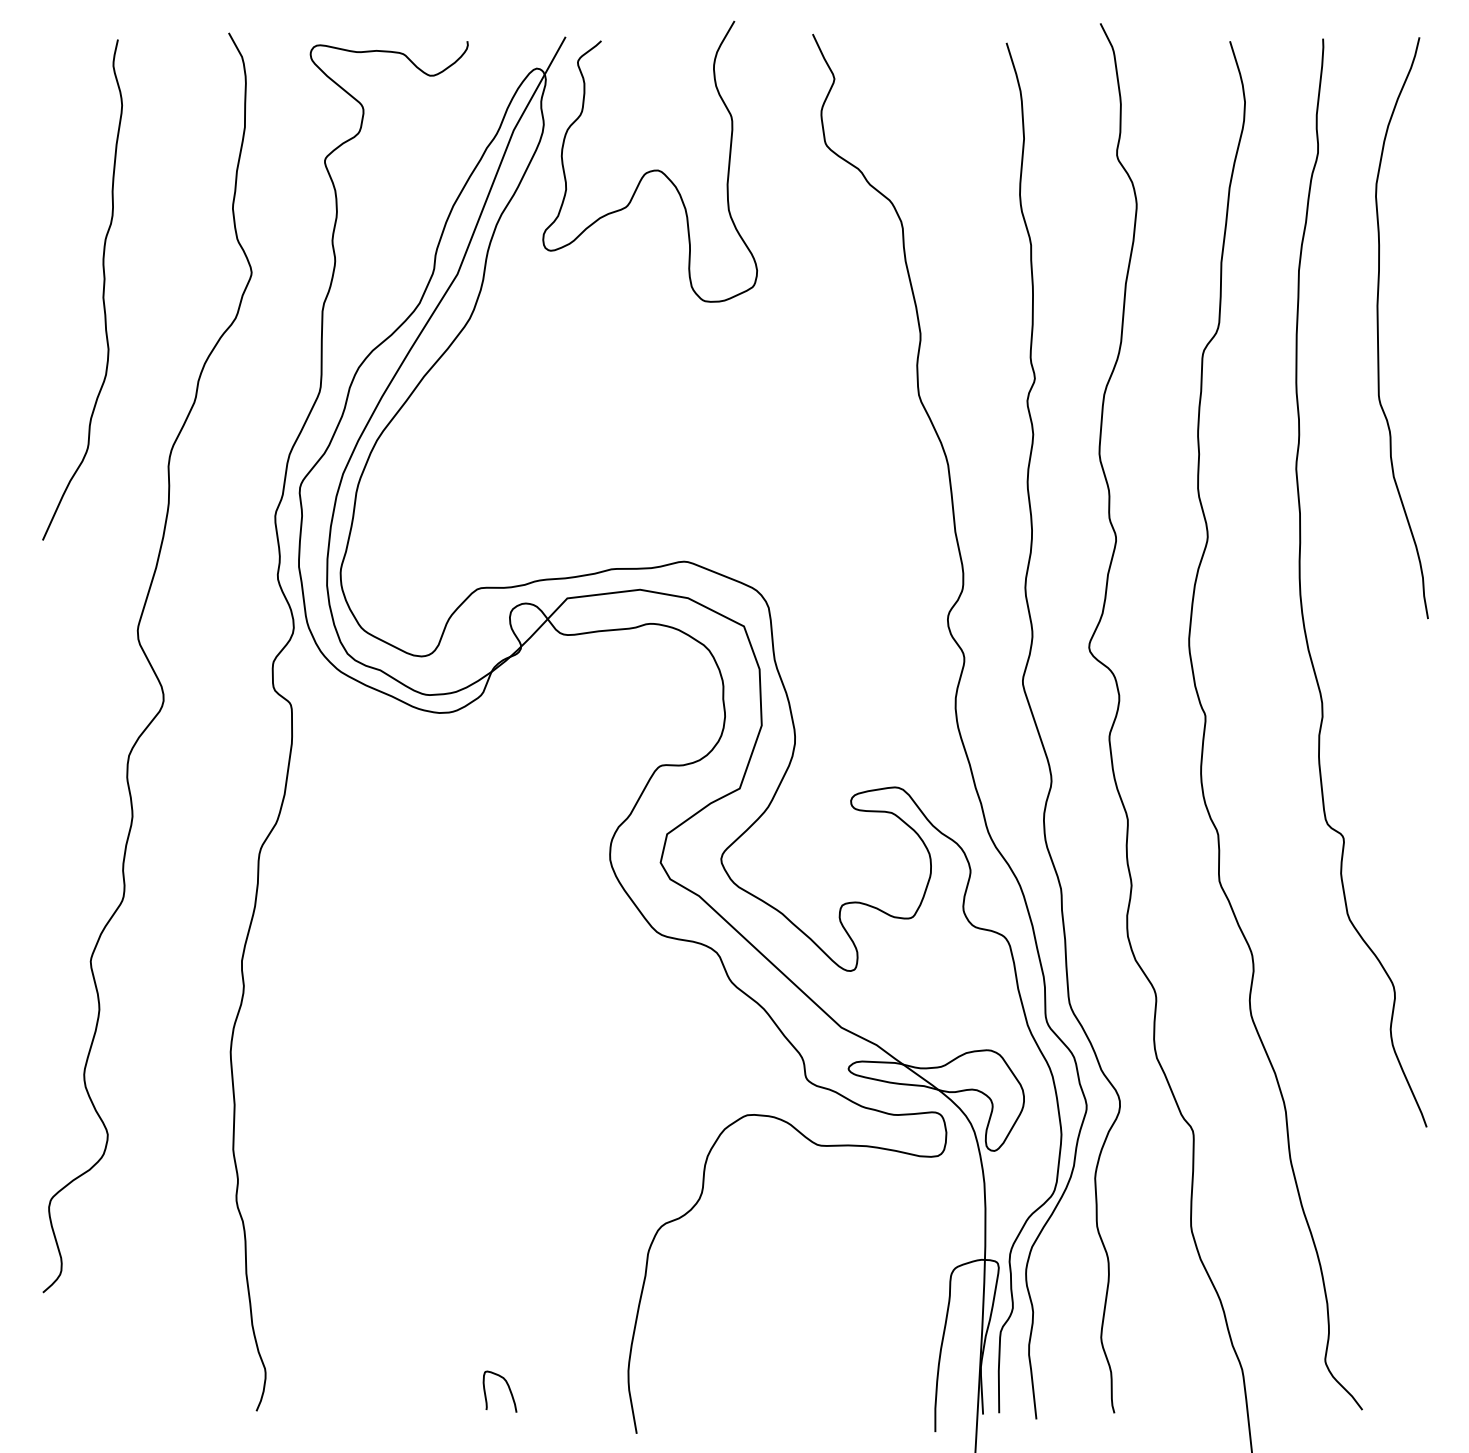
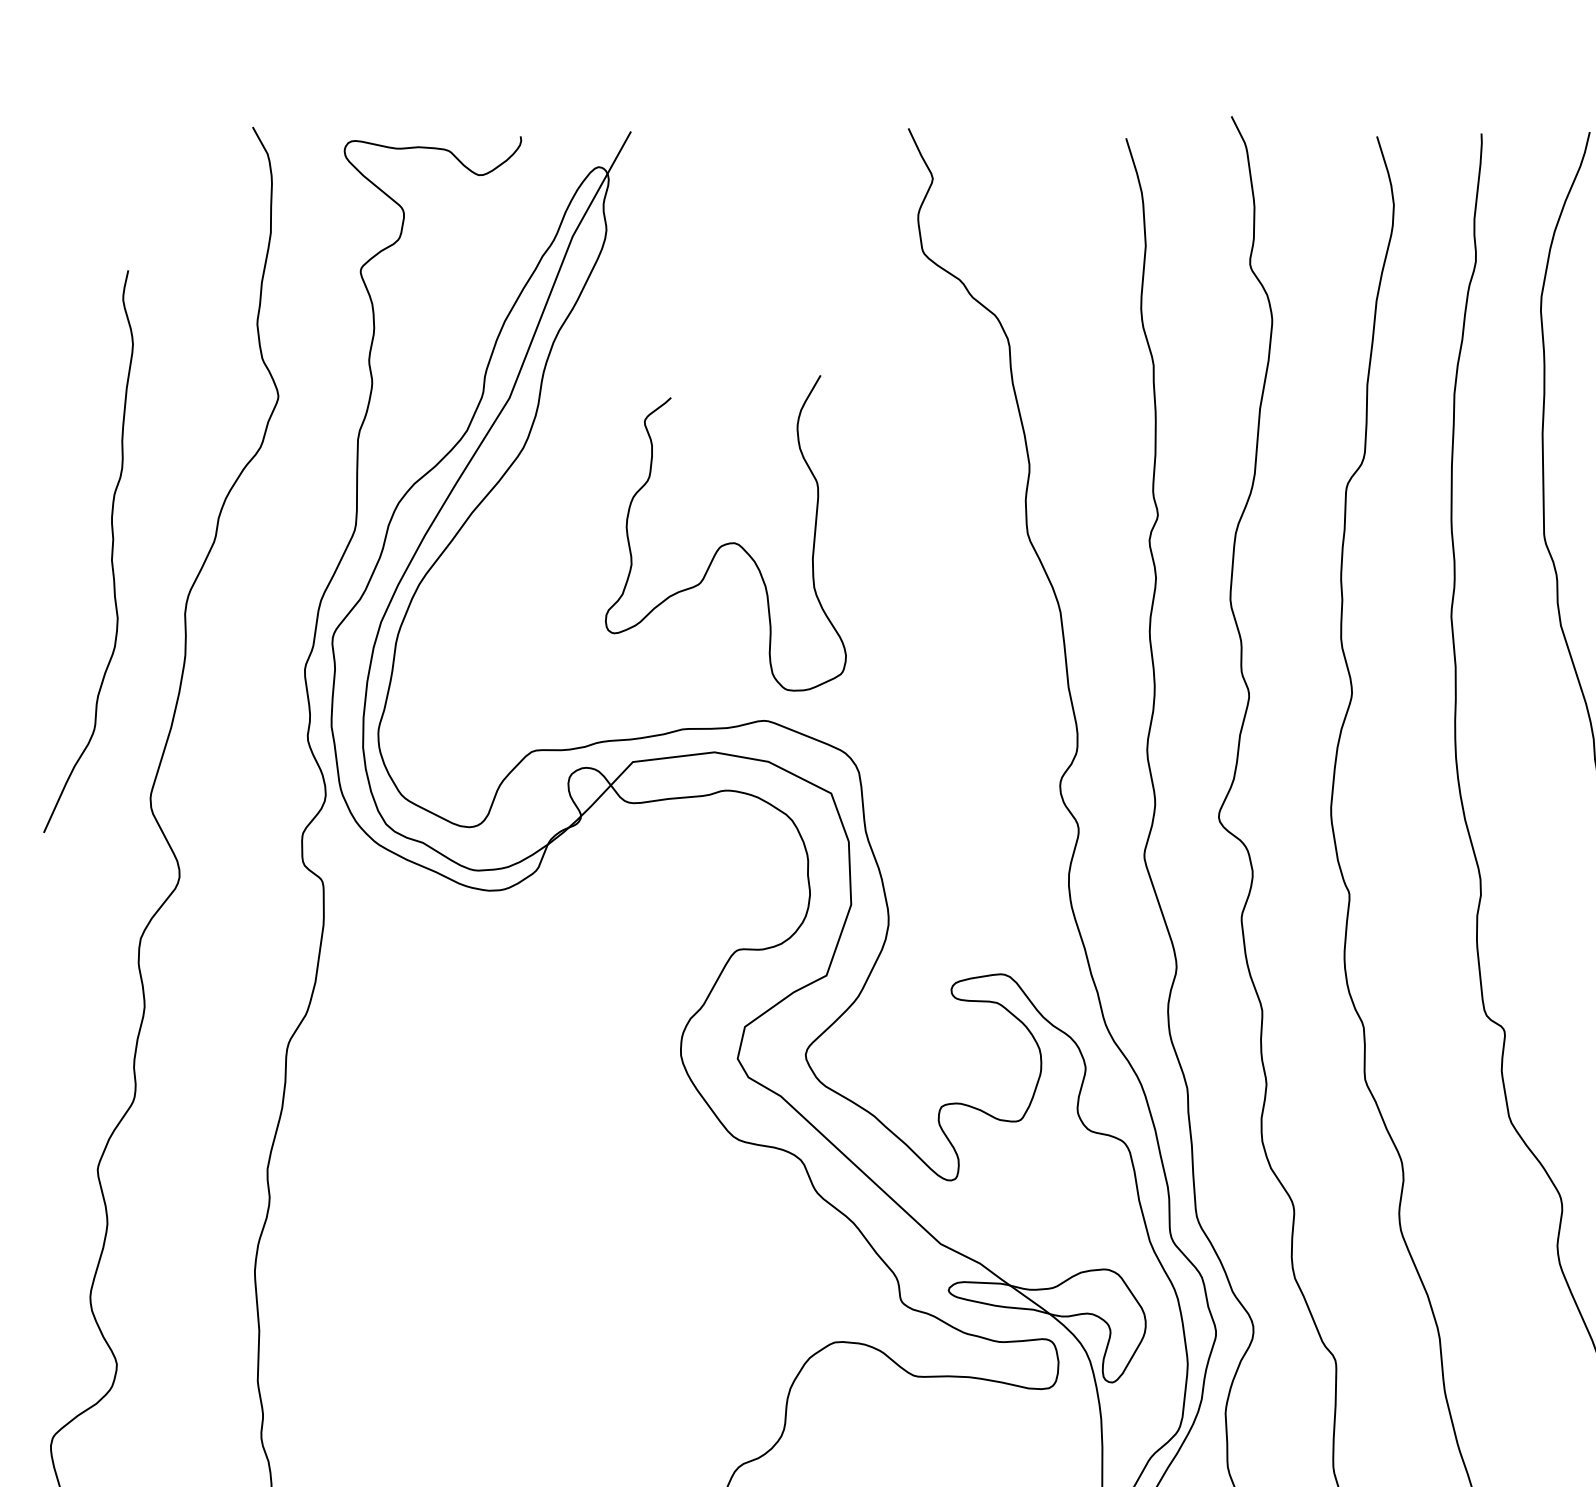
curve: (653, 169) -> (729, 542), moved
curve: (102, 291) -> (110, 553), moved

